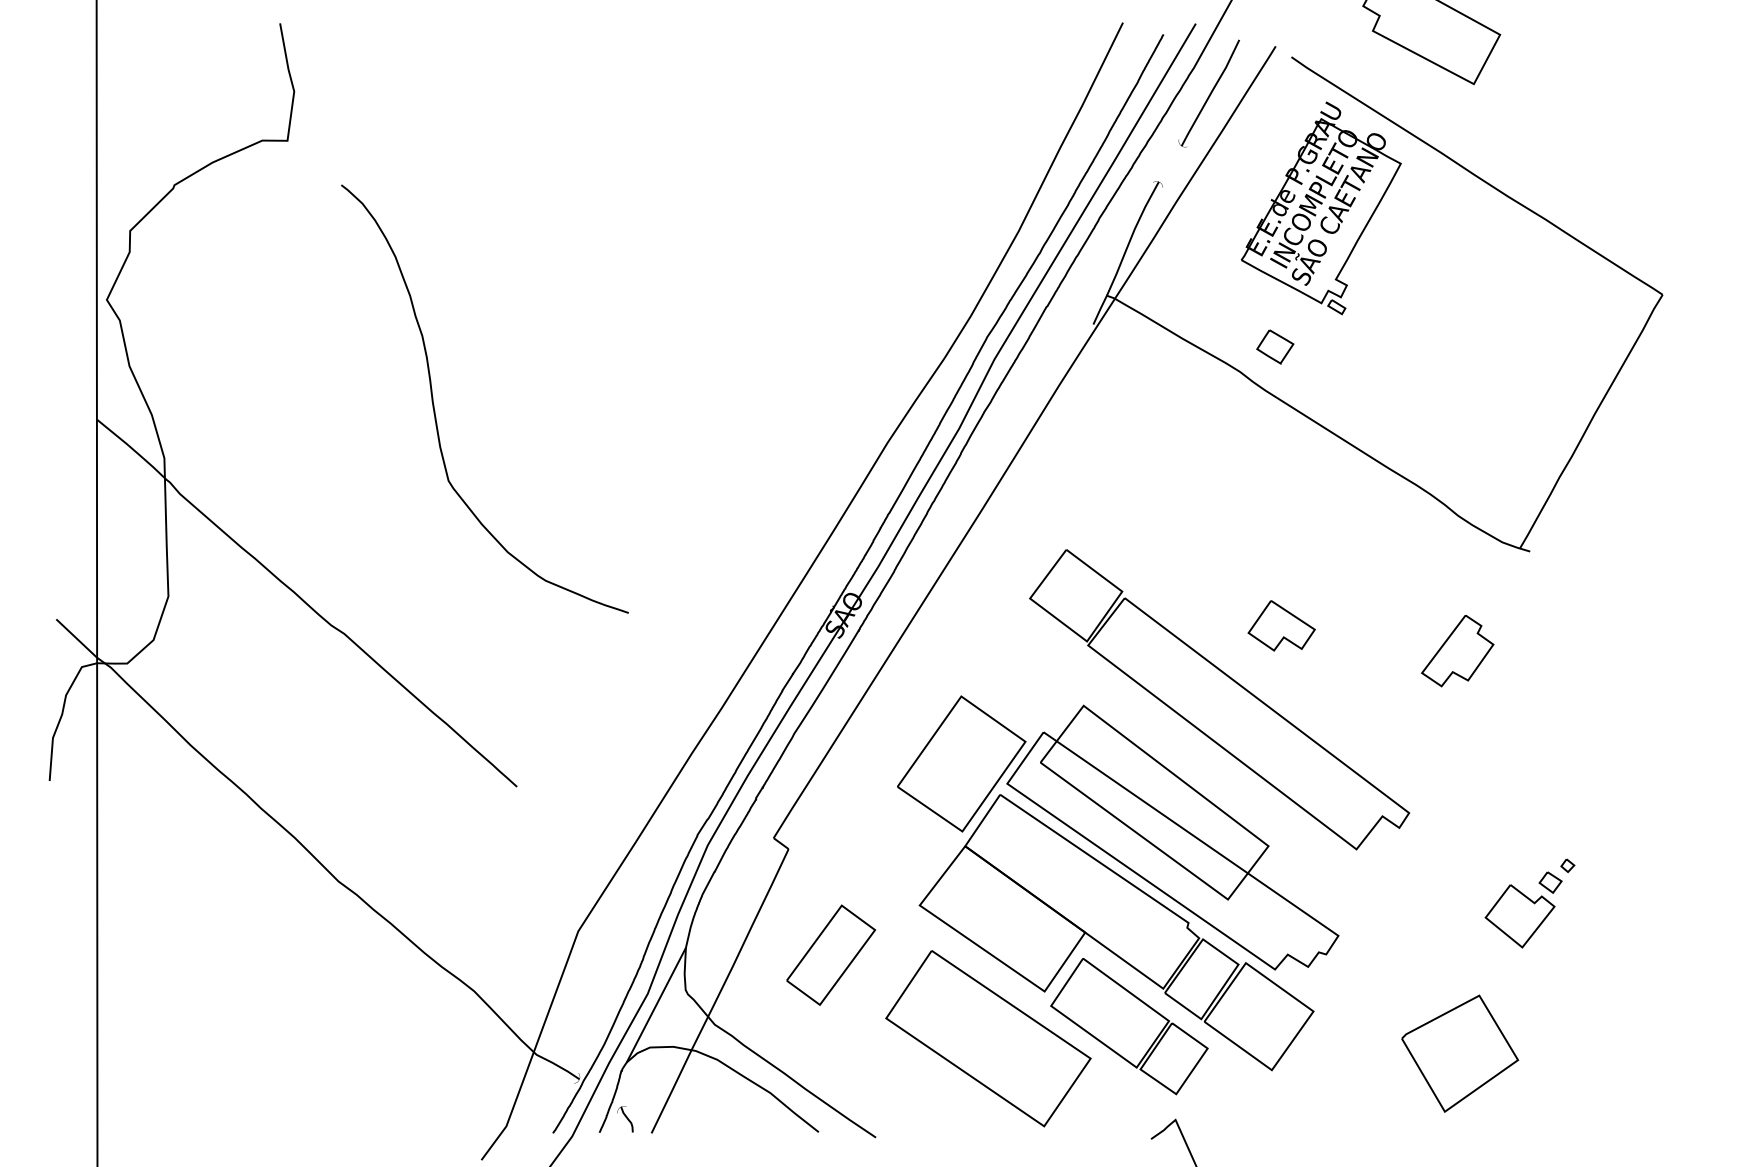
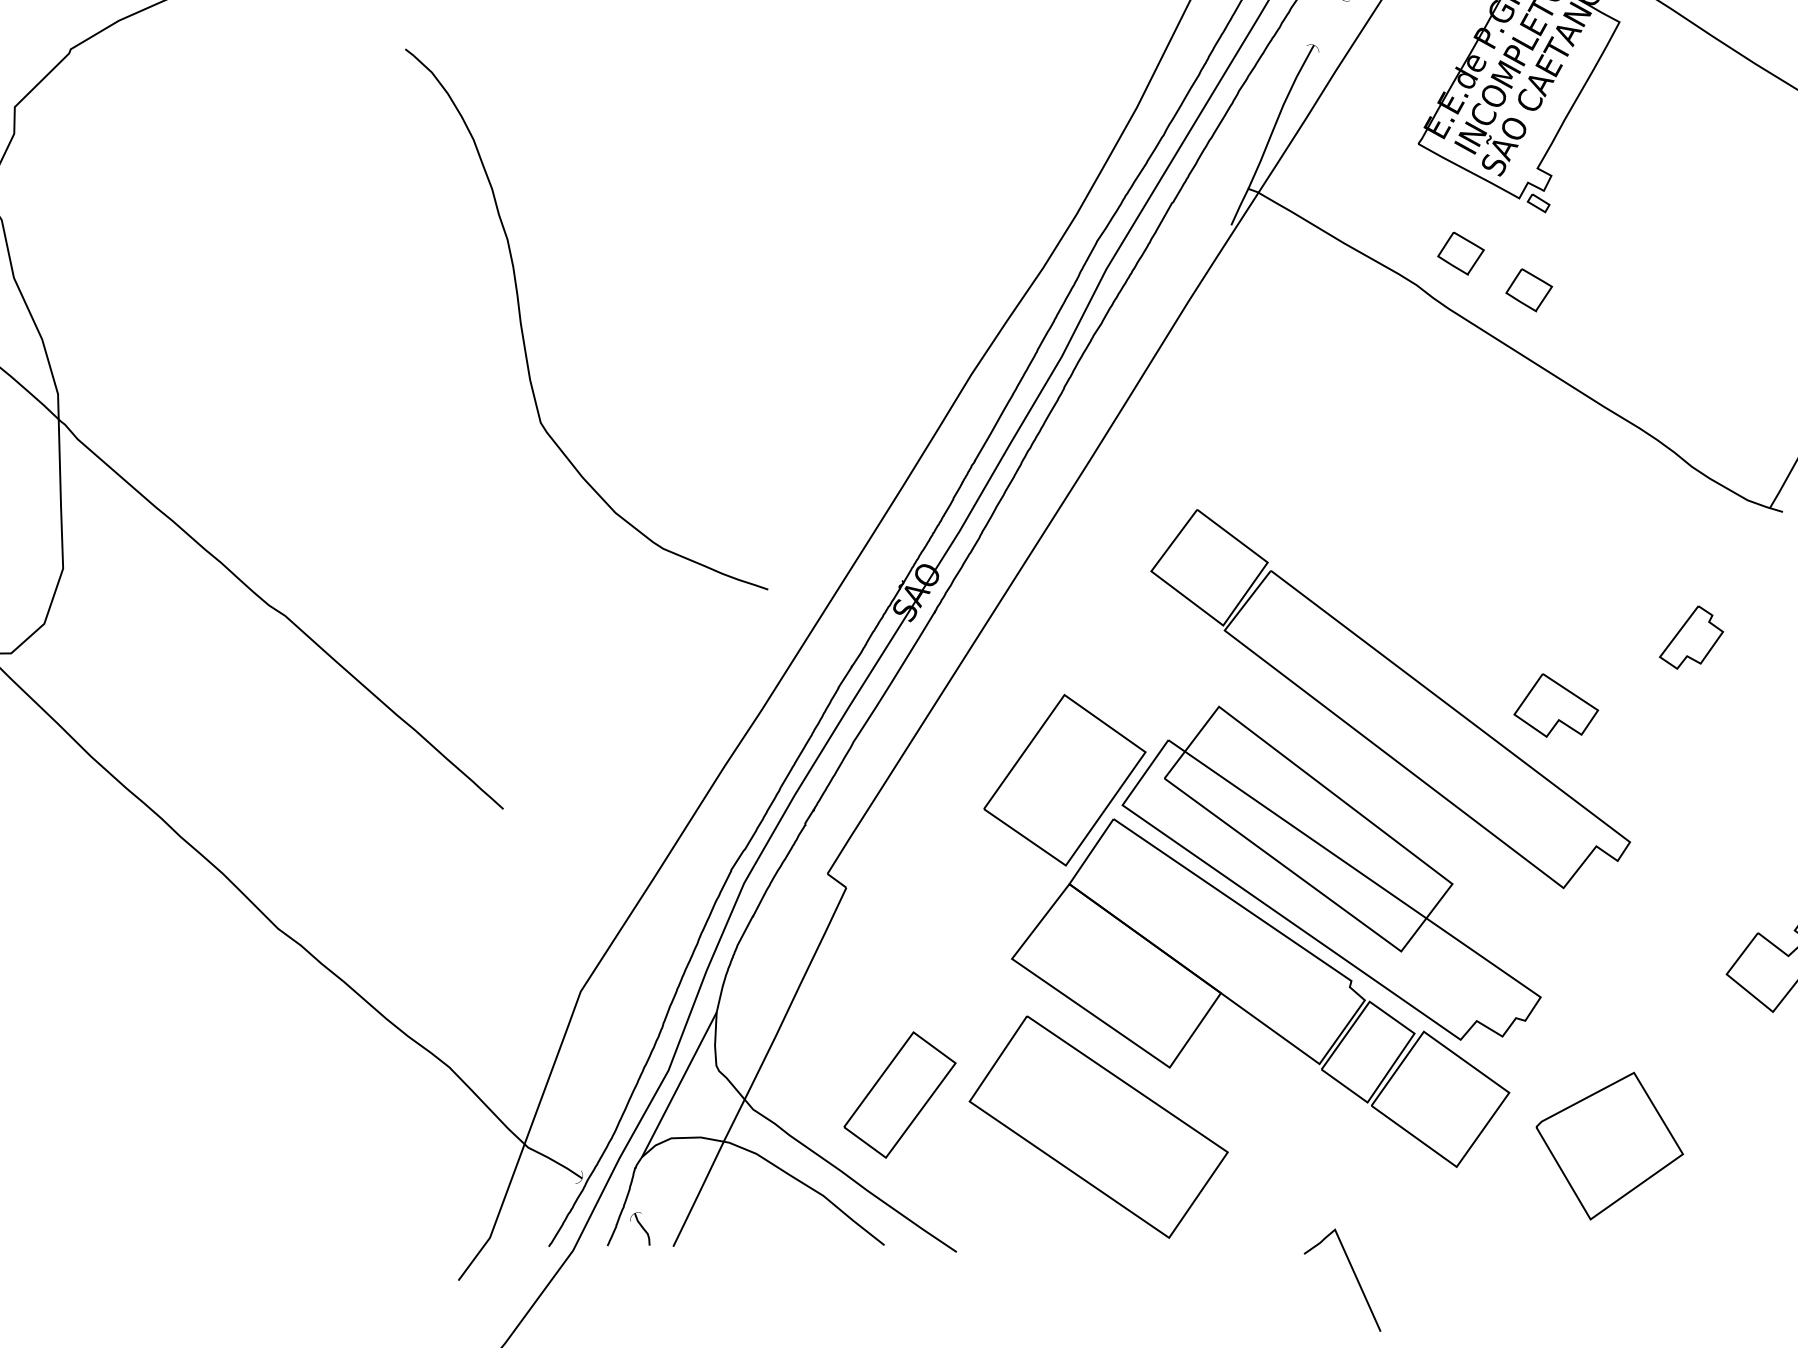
part: (1329, 375) -> (1529, 289), added
curve: (434, 404) -> (522, 326), moved
part: (1281, 625) -> (1555, 705), moved
part: (1457, 650) -> (1691, 636), size x0.7
part: (831, 954) -> (900, 1094), moved
part: (1129, 1026) -> (1276, 1111), removed
part: (1460, 1053) -> (1610, 1145), moved

